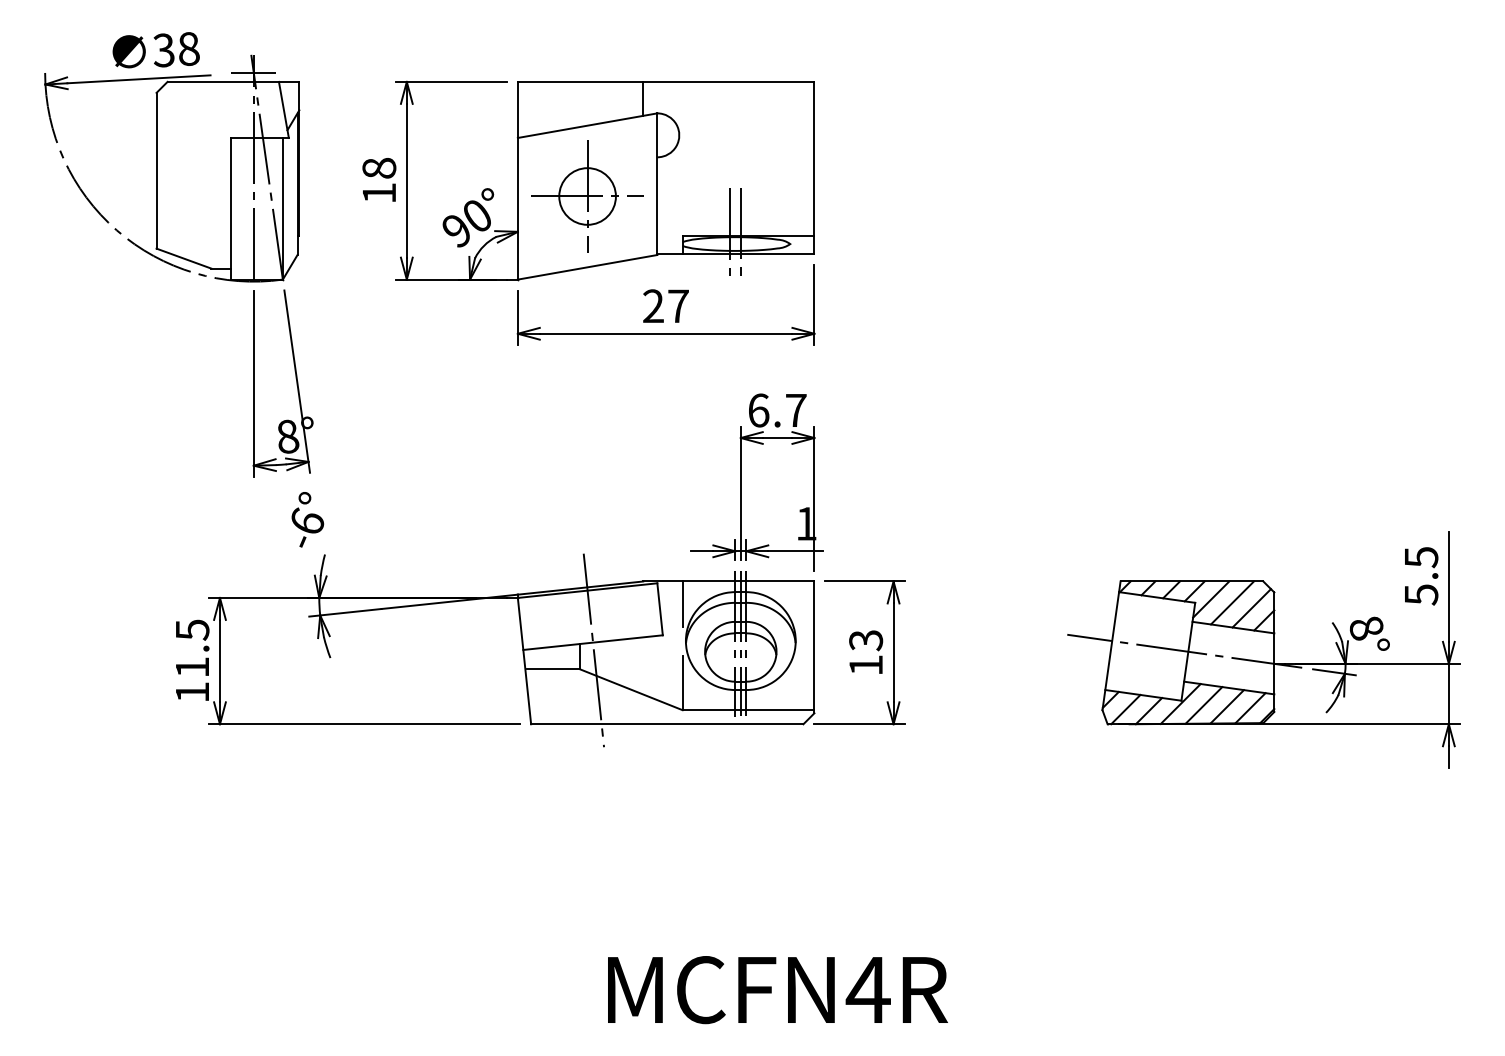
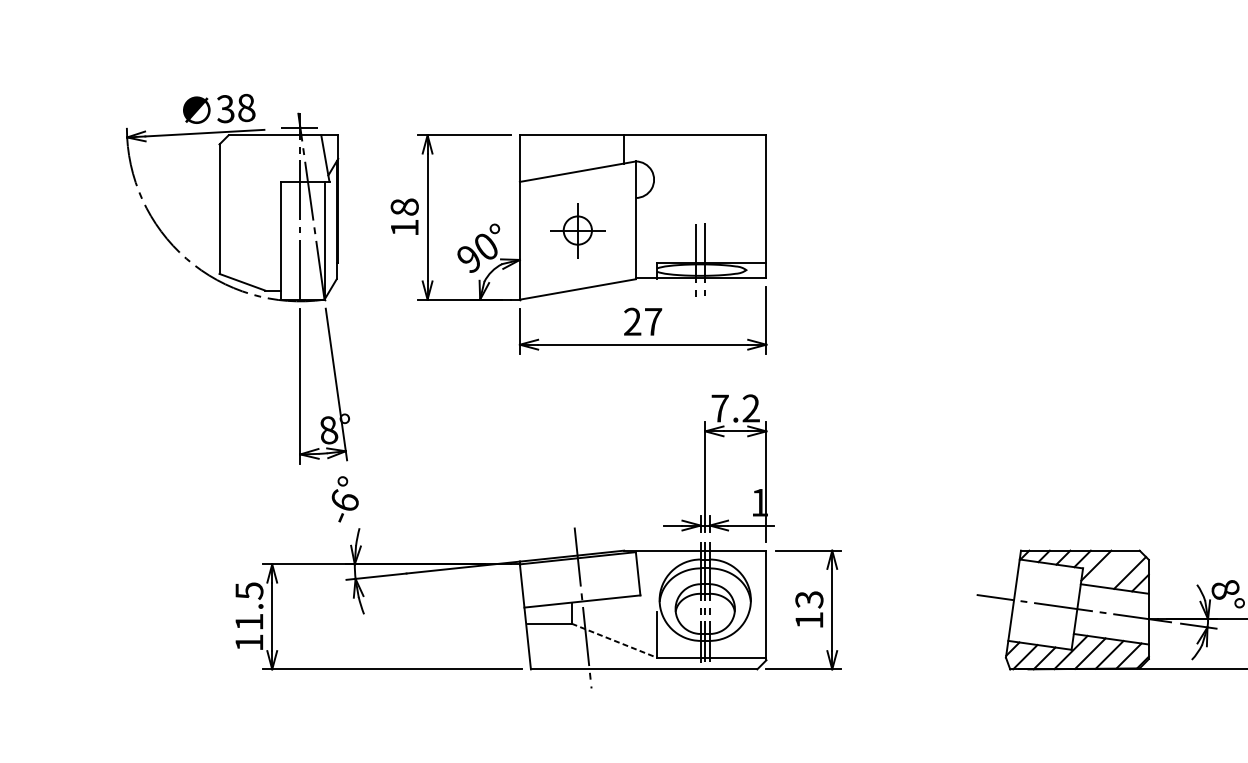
part: (587, 196) -> (577, 230), size x0.6
text: (777, 410) -> (735, 408), 6.7 -> 7.2
line: (1231, 602) -> (1113, 568), removed
line: (682, 603) -> (656, 568), removed
line: (631, 689) -> (614, 640), solid -> dashed

